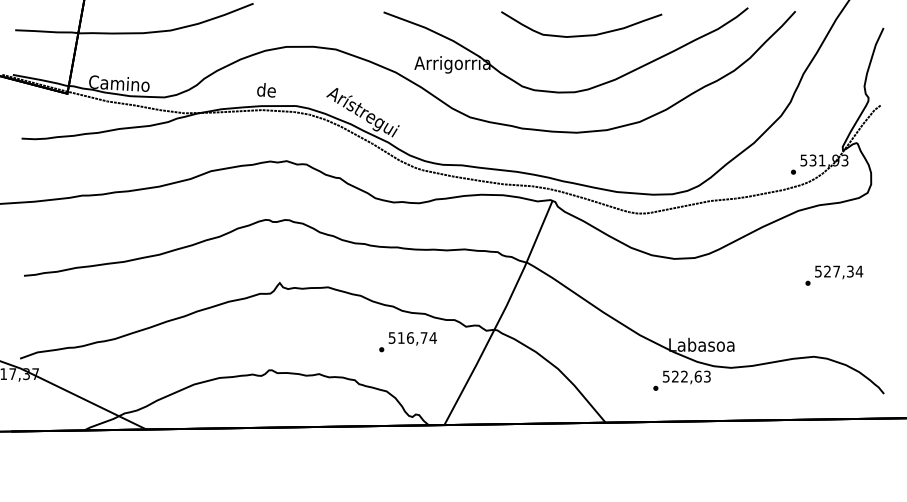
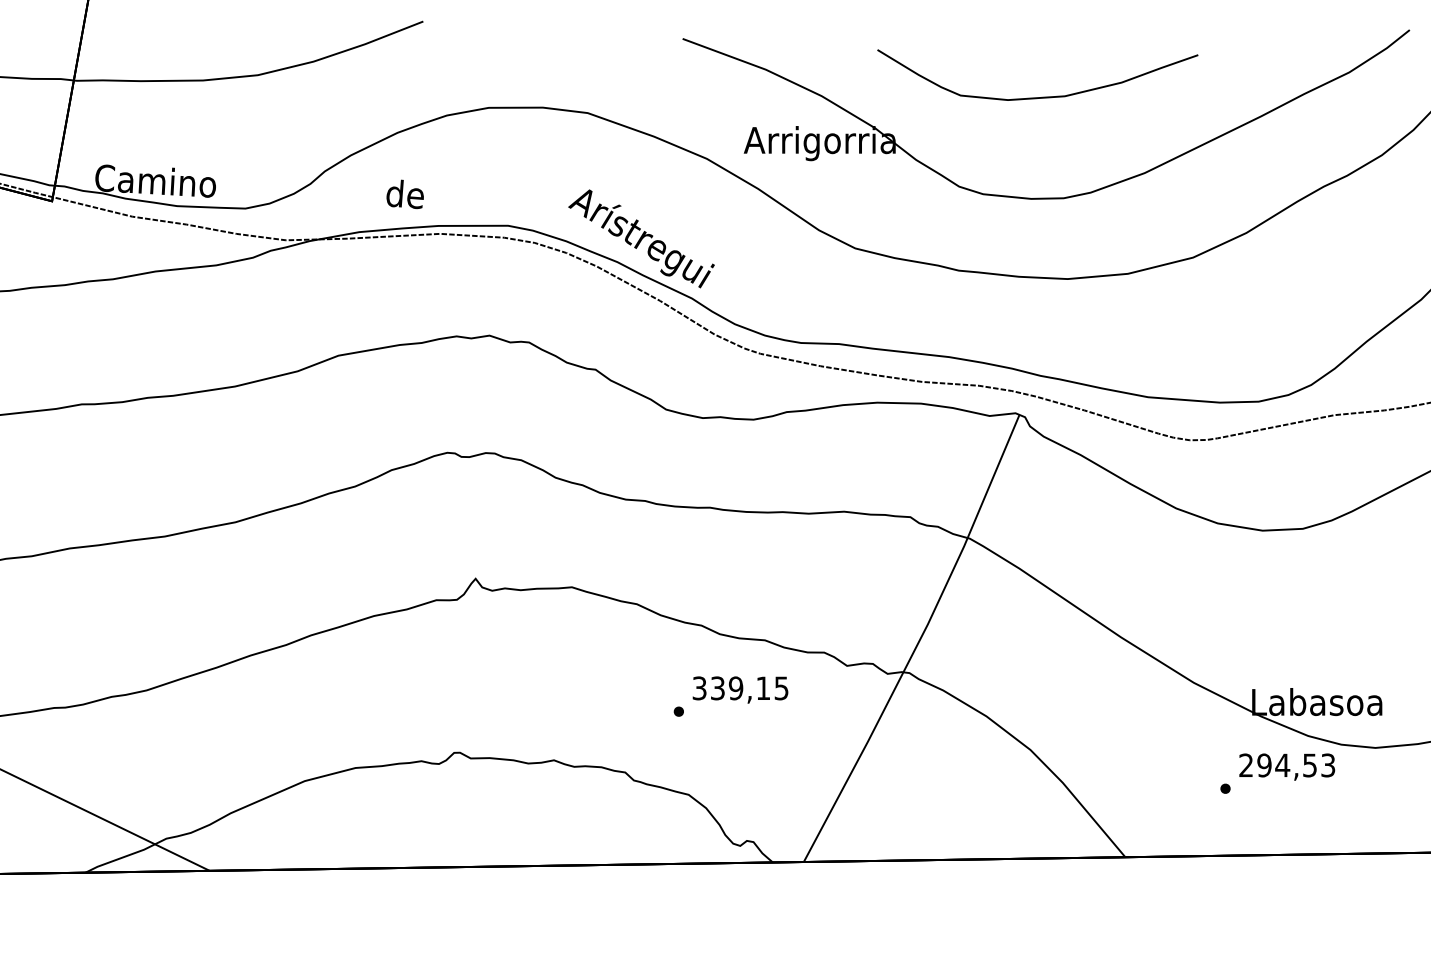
curve: (584, 34) -> (1043, 95), moved
text: (266, 90) -> (405, 194), moved
text: (412, 337) -> (740, 687), 516,74 -> 339,15
text: (681, 376) -> (1276, 765), 522,63 -> 294,53

